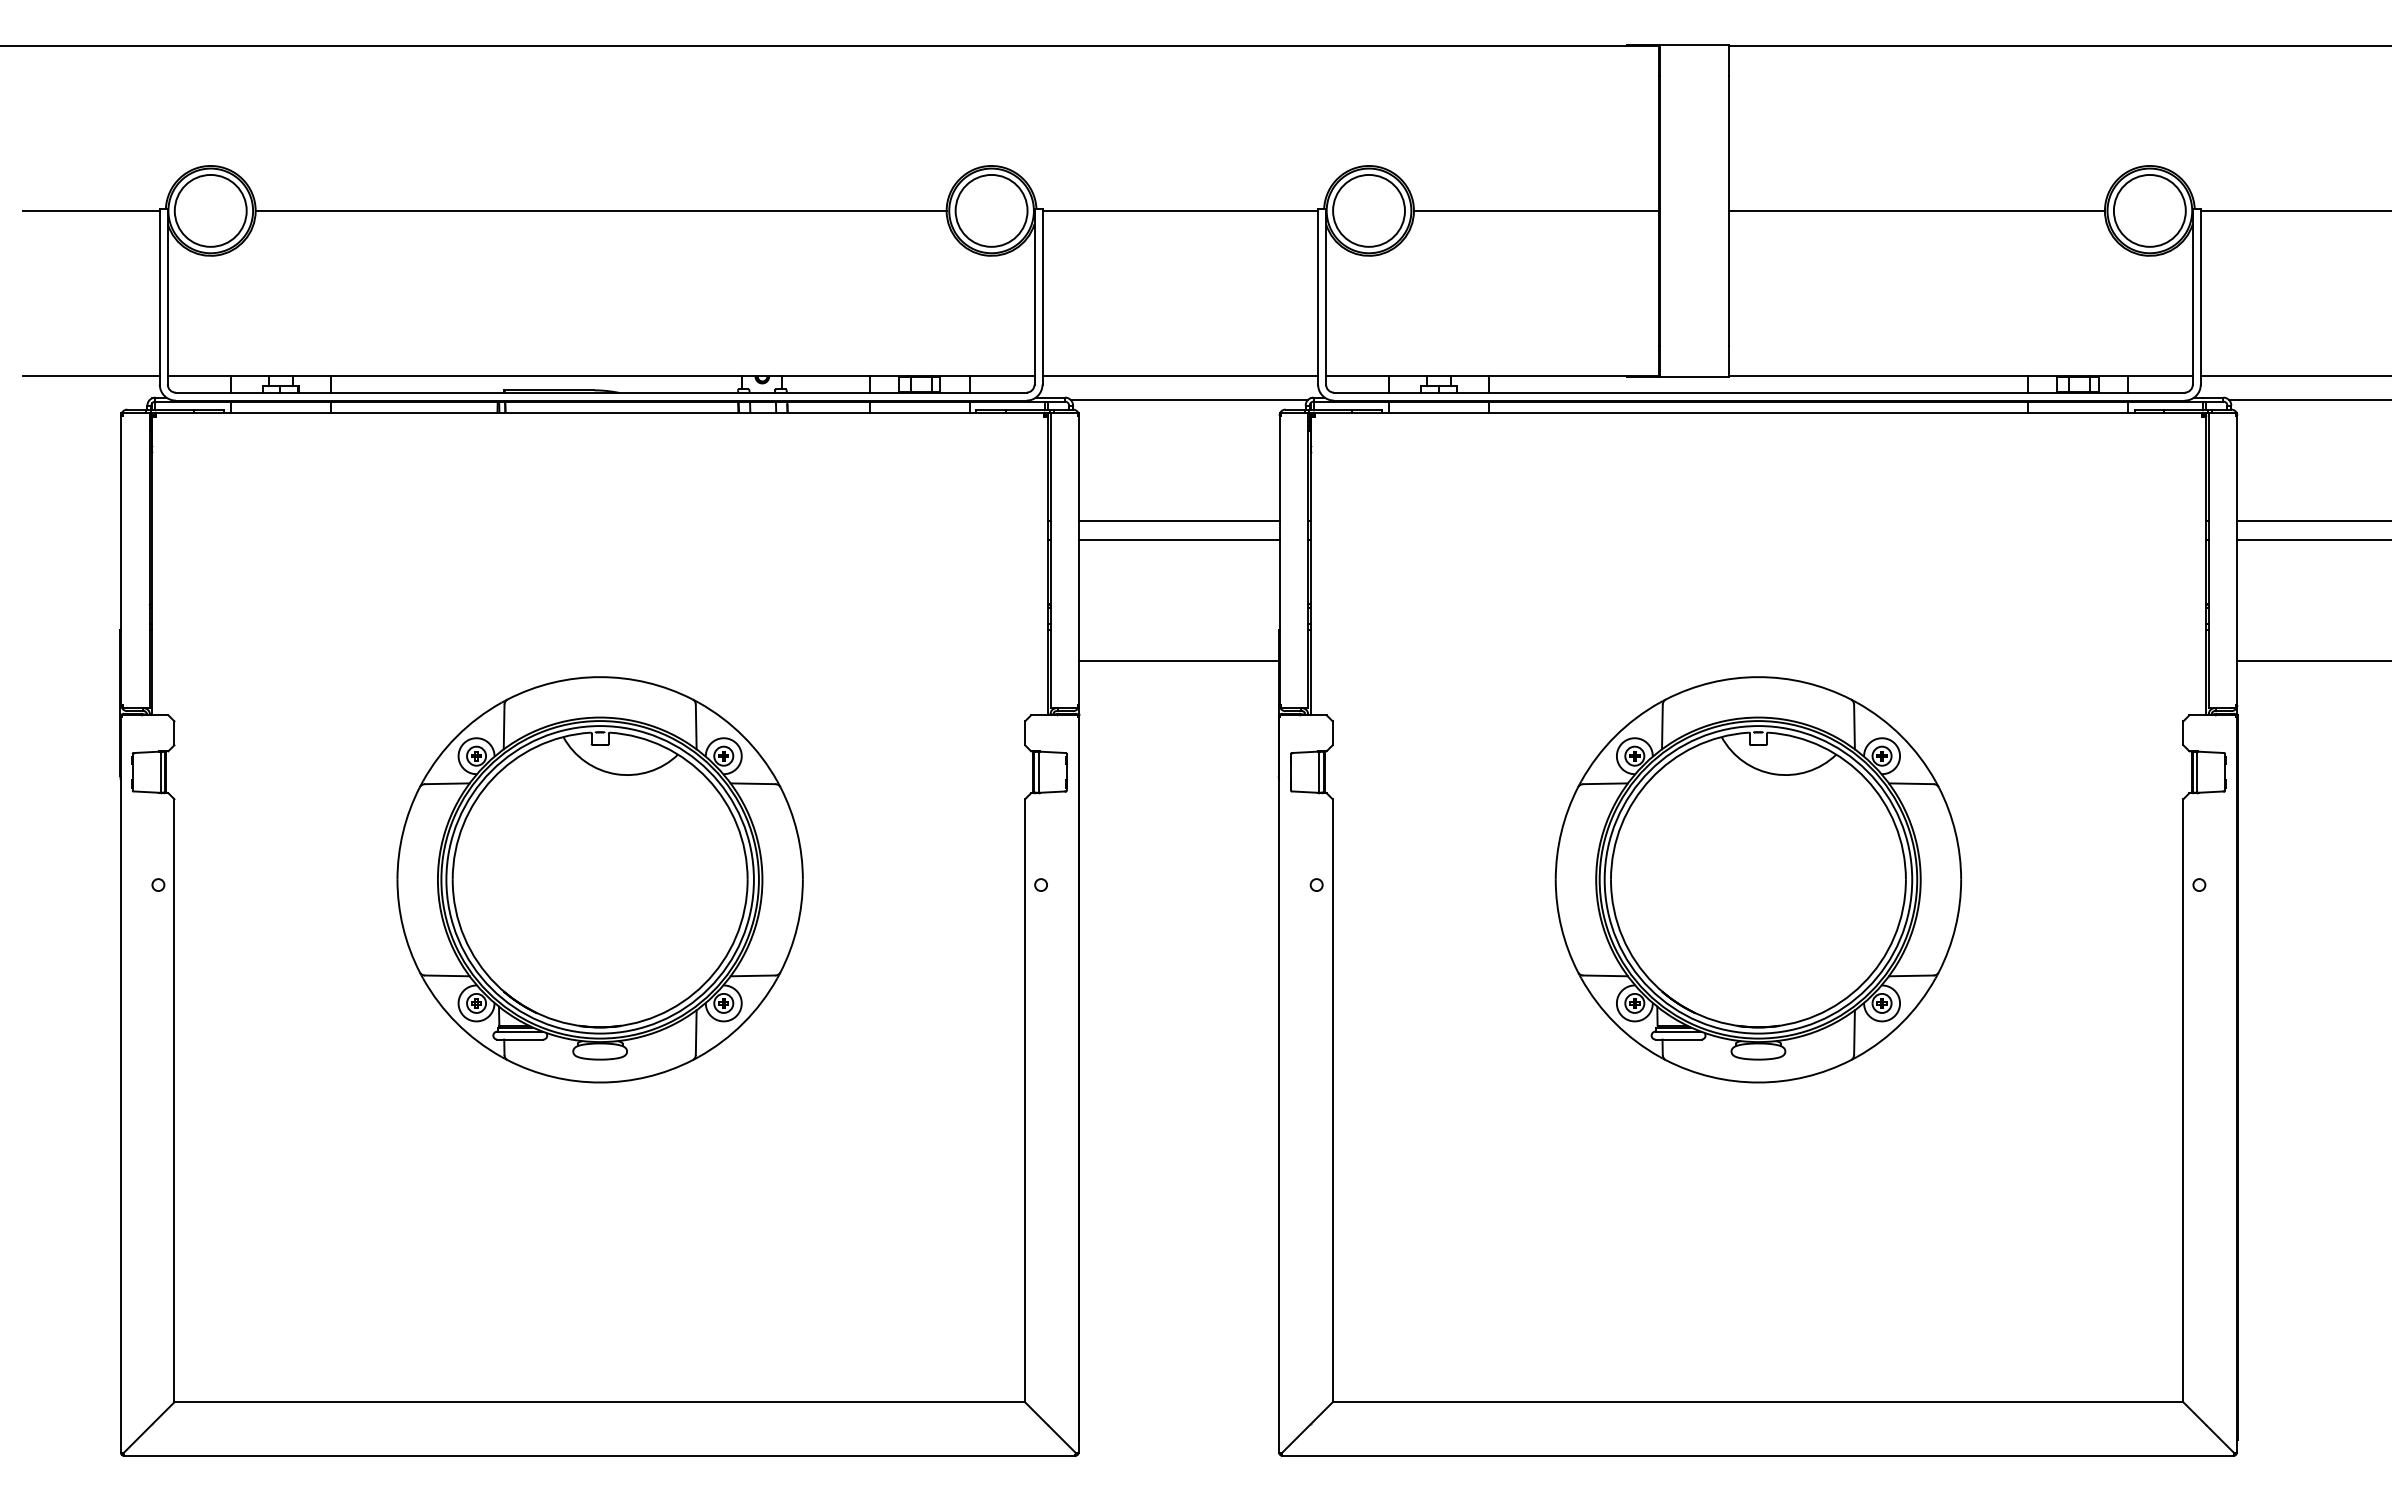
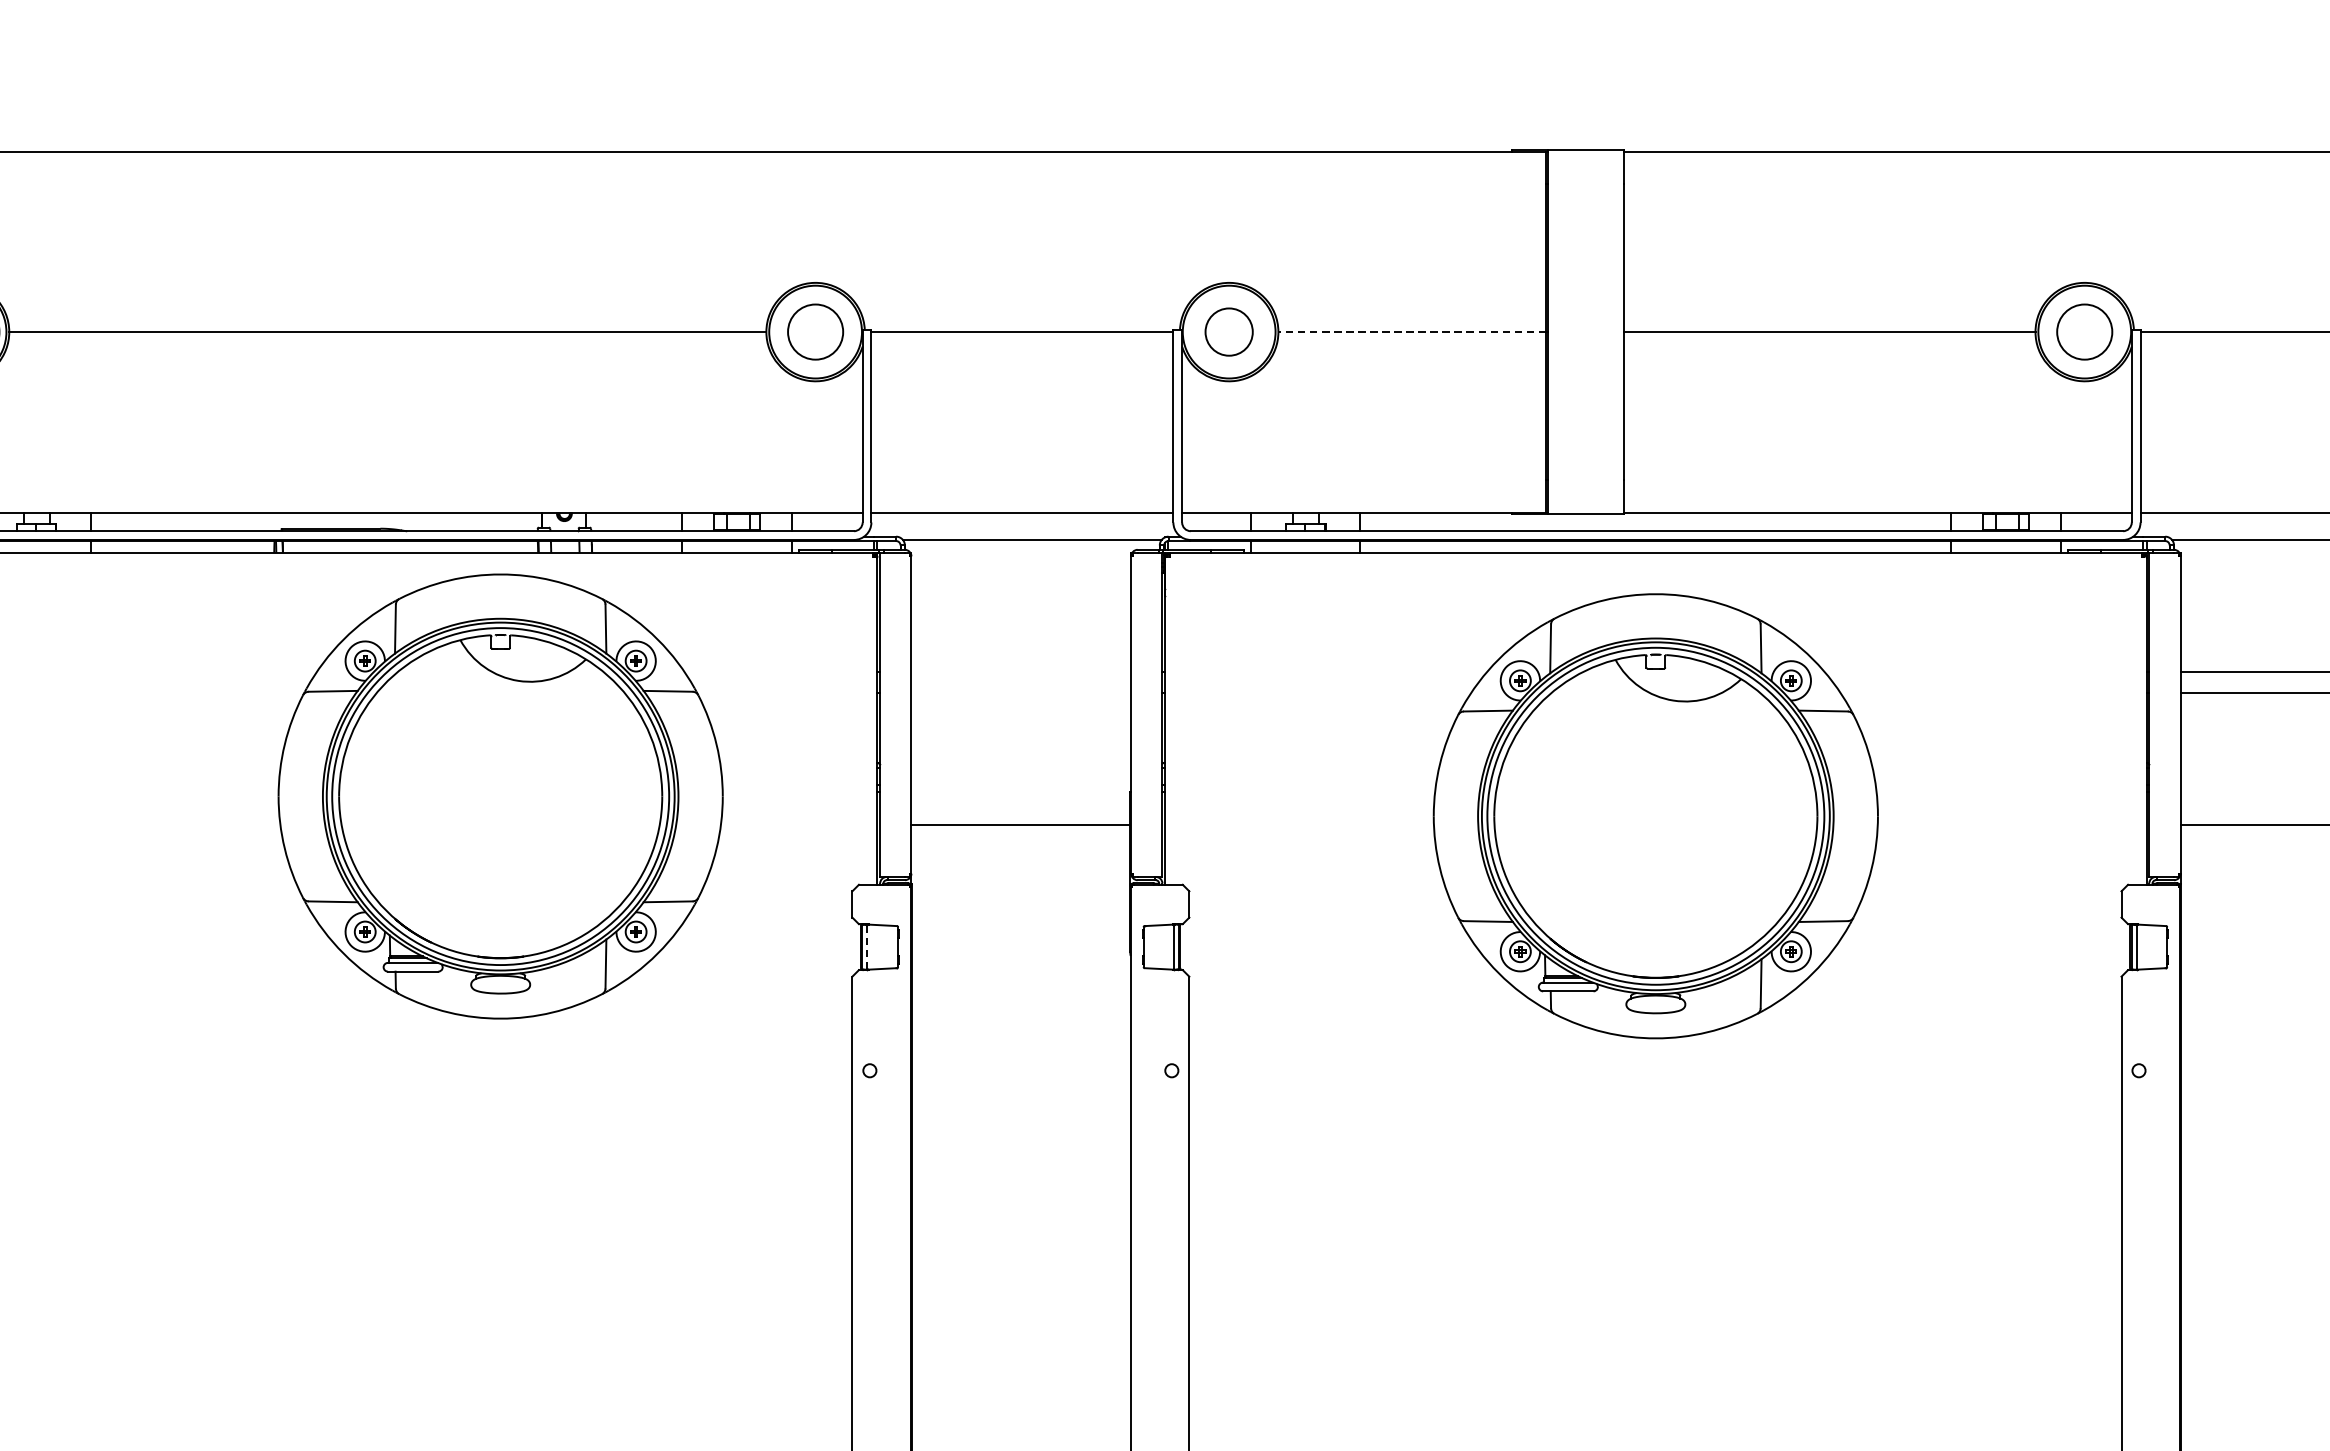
circle: (991, 210) -> (815, 331), size x0.7
circle: (1368, 210) -> (1228, 331), size x0.6
line: (1535, 210) -> (1411, 331), solid -> dashed
circle: (2149, 210) -> (2084, 331), size x0.7
line: (1179, 520) -> (1021, 671), removed
line: (1179, 540) -> (1021, 693), removed
line: (1038, 772) -> (867, 947), solid -> dashed
part: (599, 879) -> (499, 796), moved
part: (1758, 879) -> (1655, 815), moved

